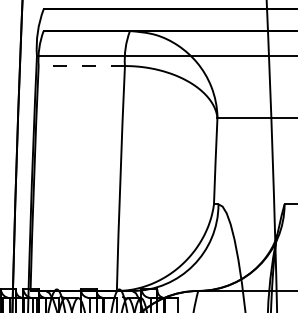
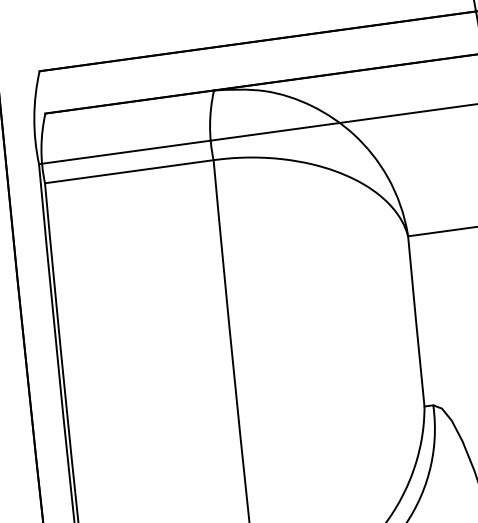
line: (81, 66) -> (128, 172), dashed -> solid

